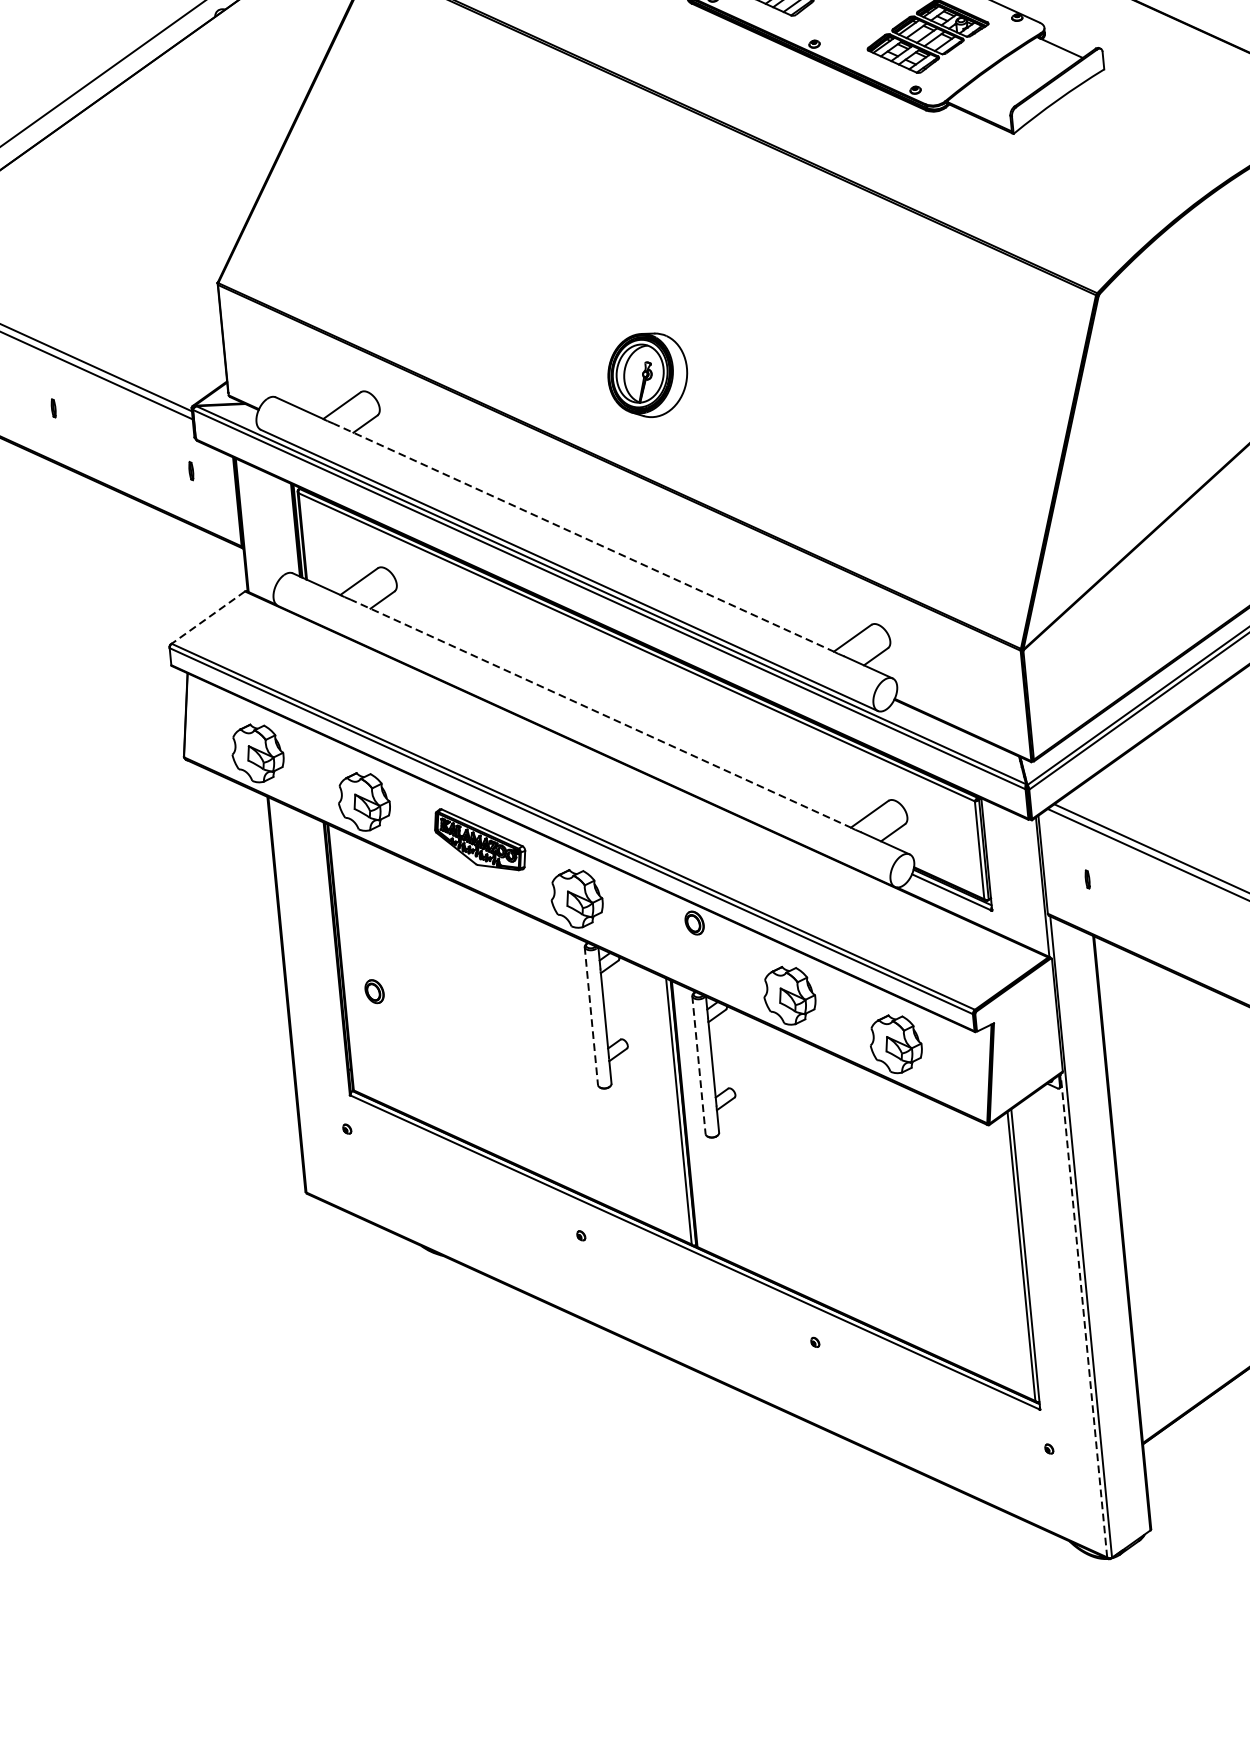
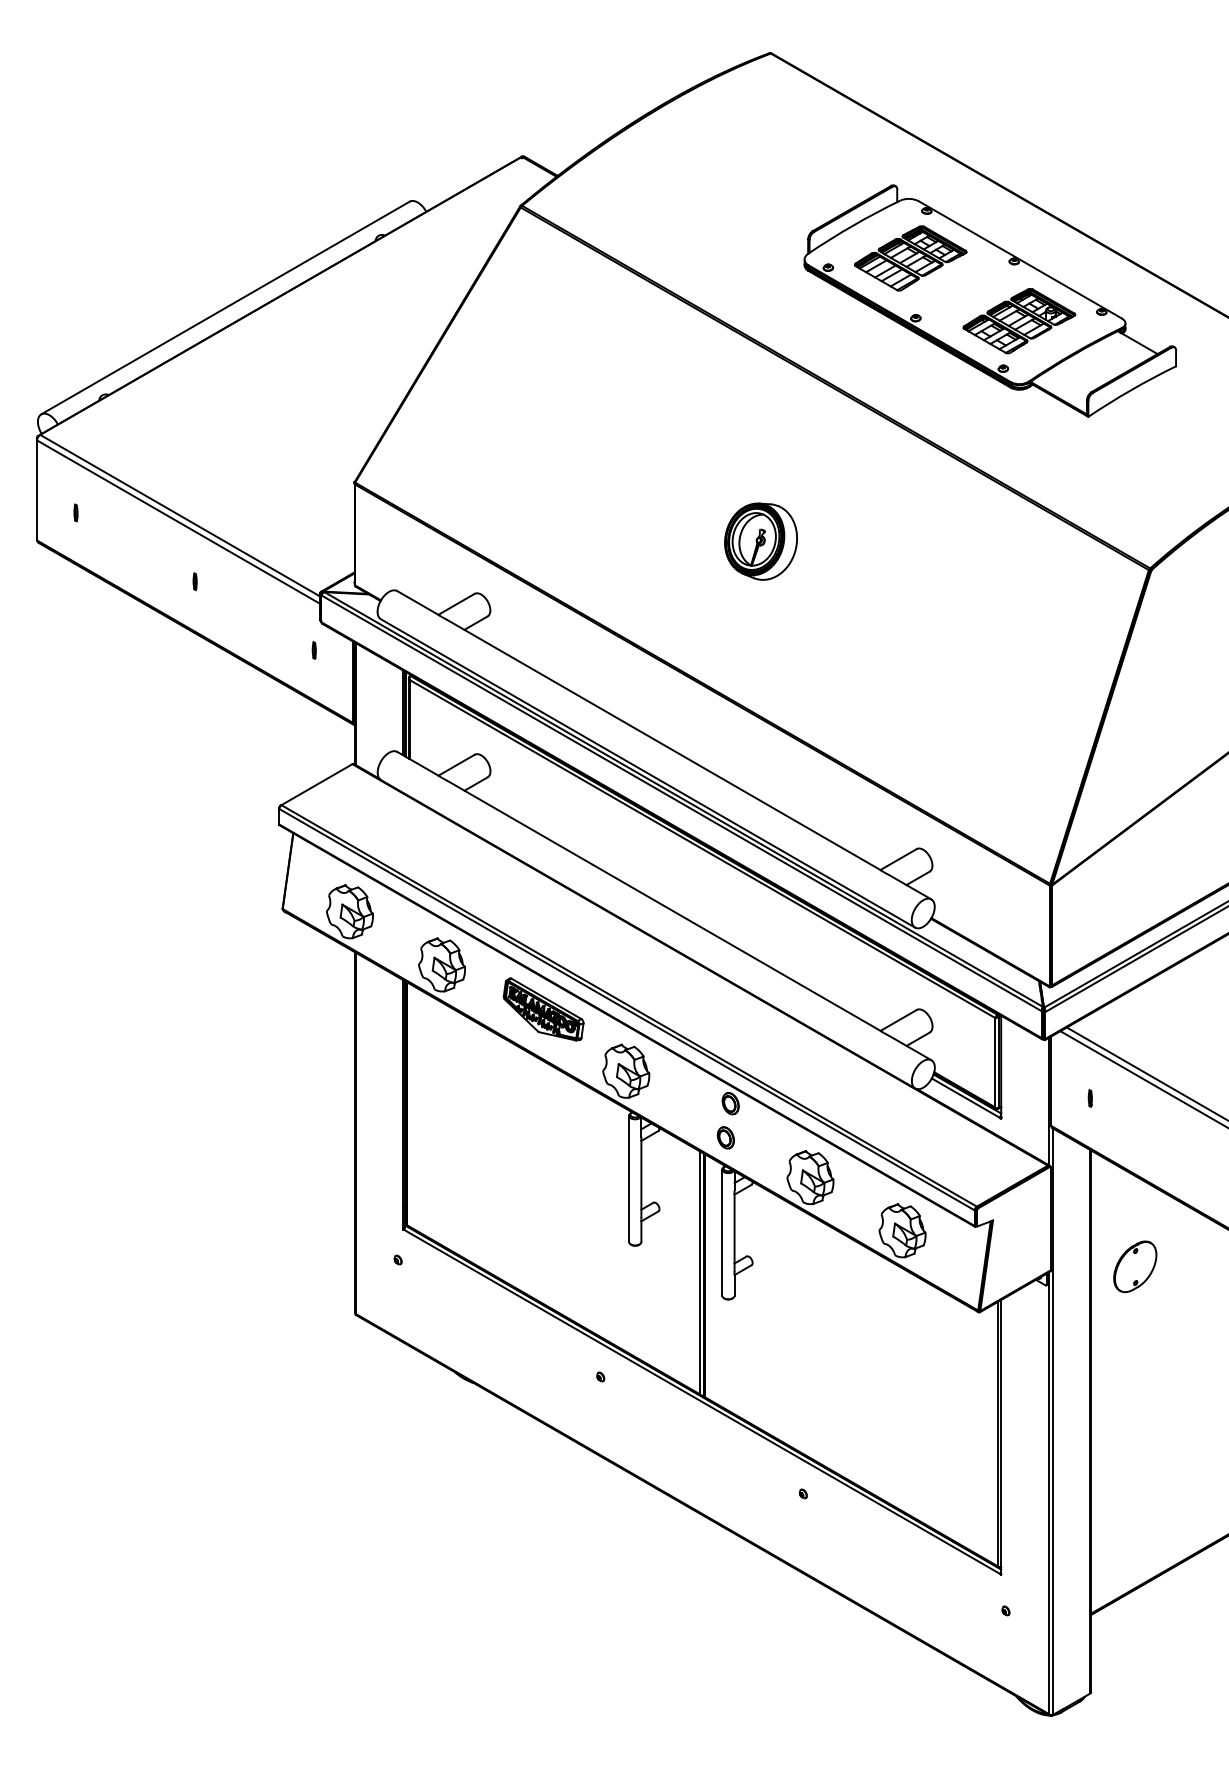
part: (647, 375) -> (760, 541), moved
line: (583, 538) -> (663, 745), dashed -> solid
line: (207, 617) -> (316, 784), dashed -> solid
line: (601, 713) -> (664, 905), dashed -> solid
part: (374, 991) -> (725, 1137), moved
line: (591, 1016) -> (629, 1179), dashed -> solid
part: (1154, 1058) -> (1135, 1266), added
line: (699, 1065) -> (722, 1233), dashed -> solid
line: (1083, 1316) -> (1048, 1493), dashed -> solid

